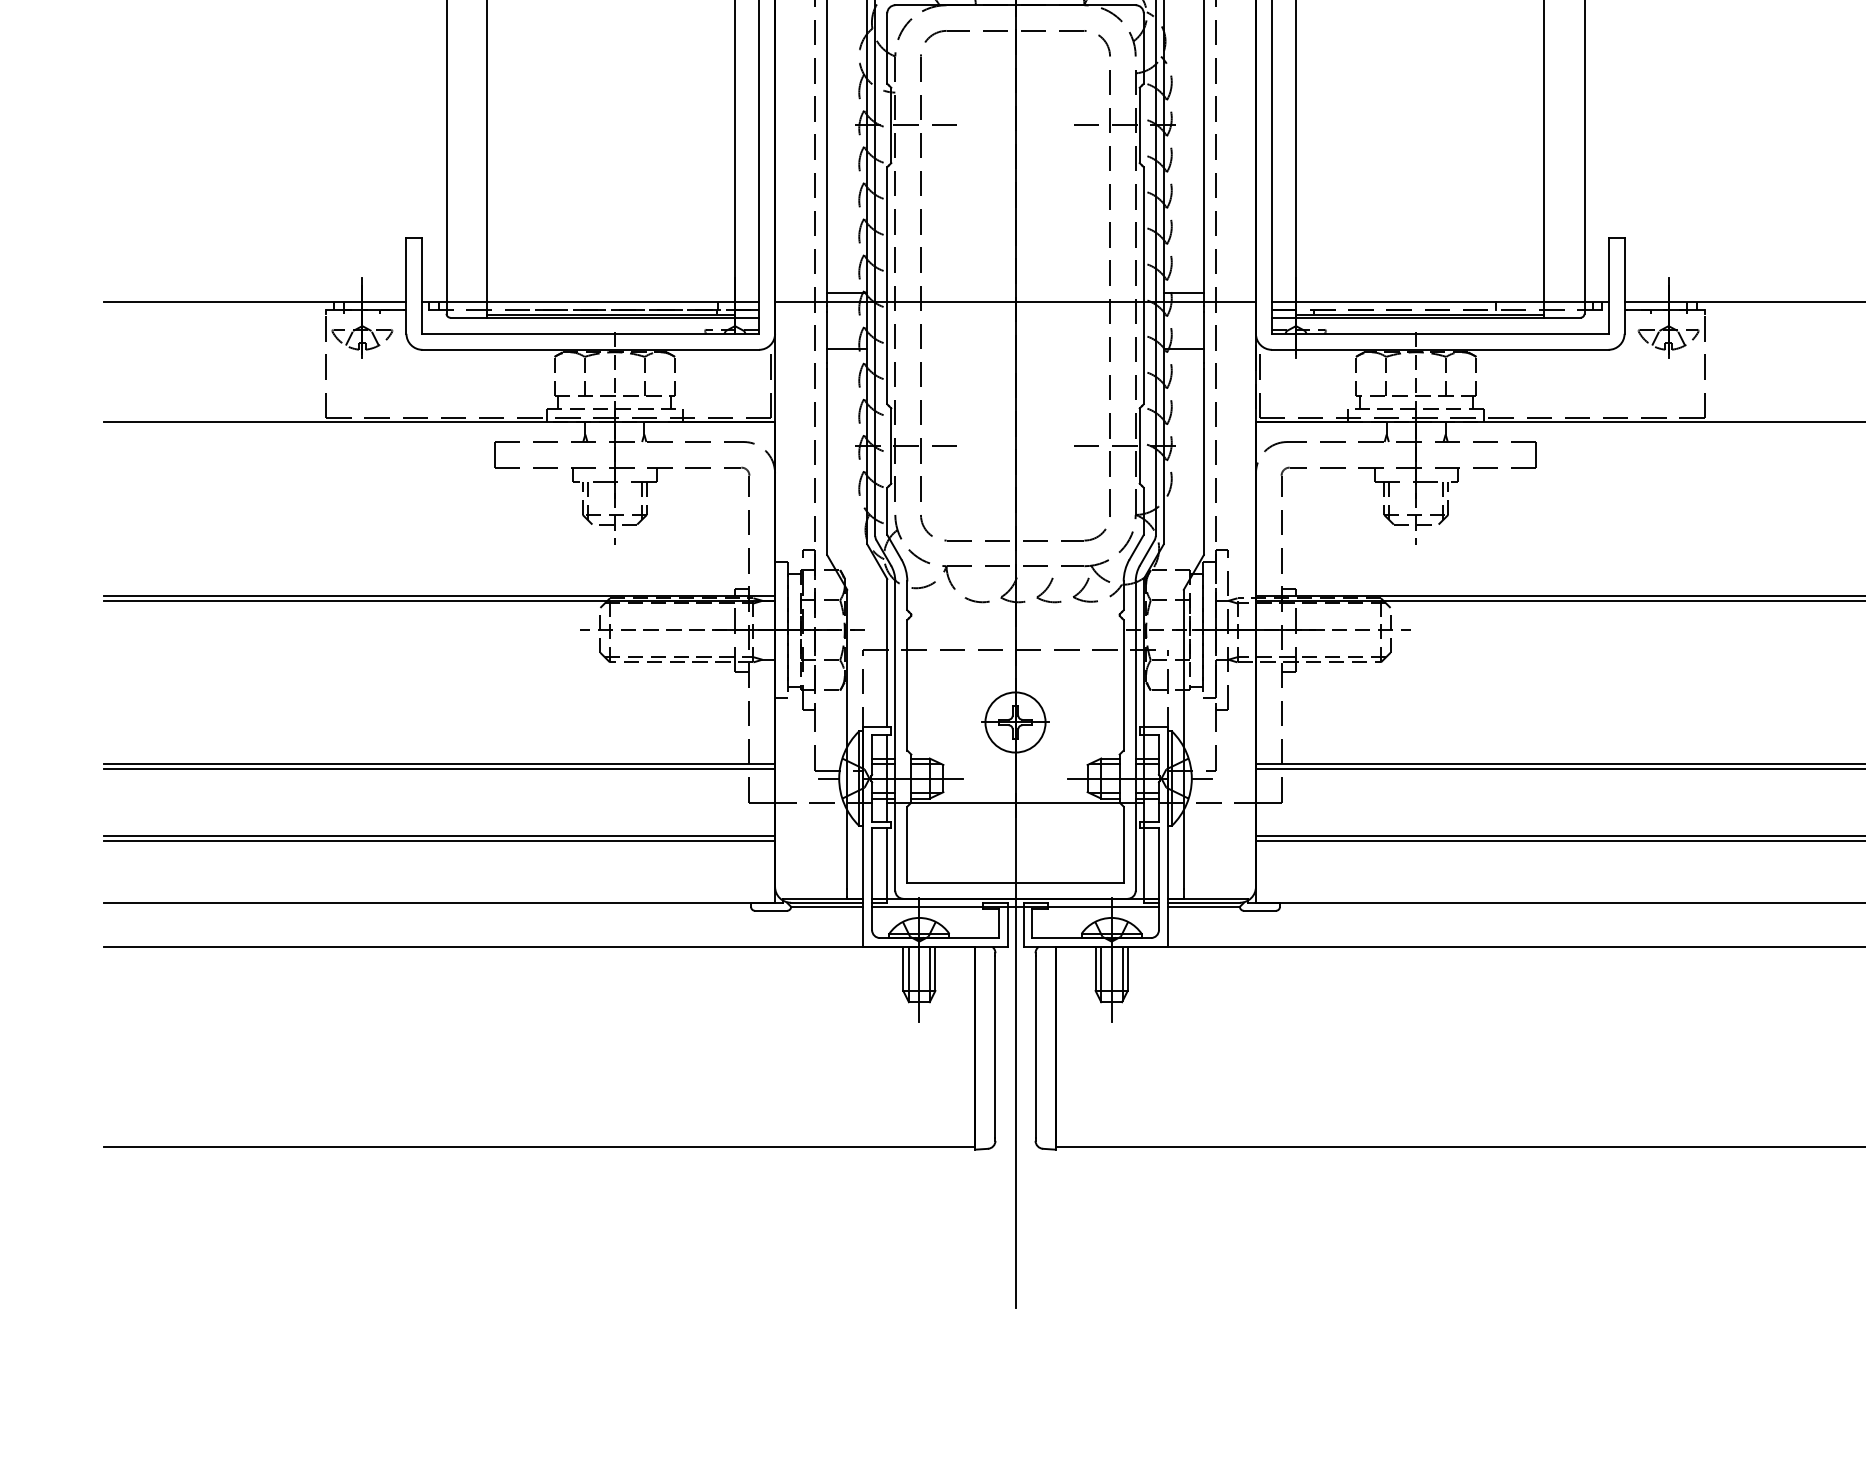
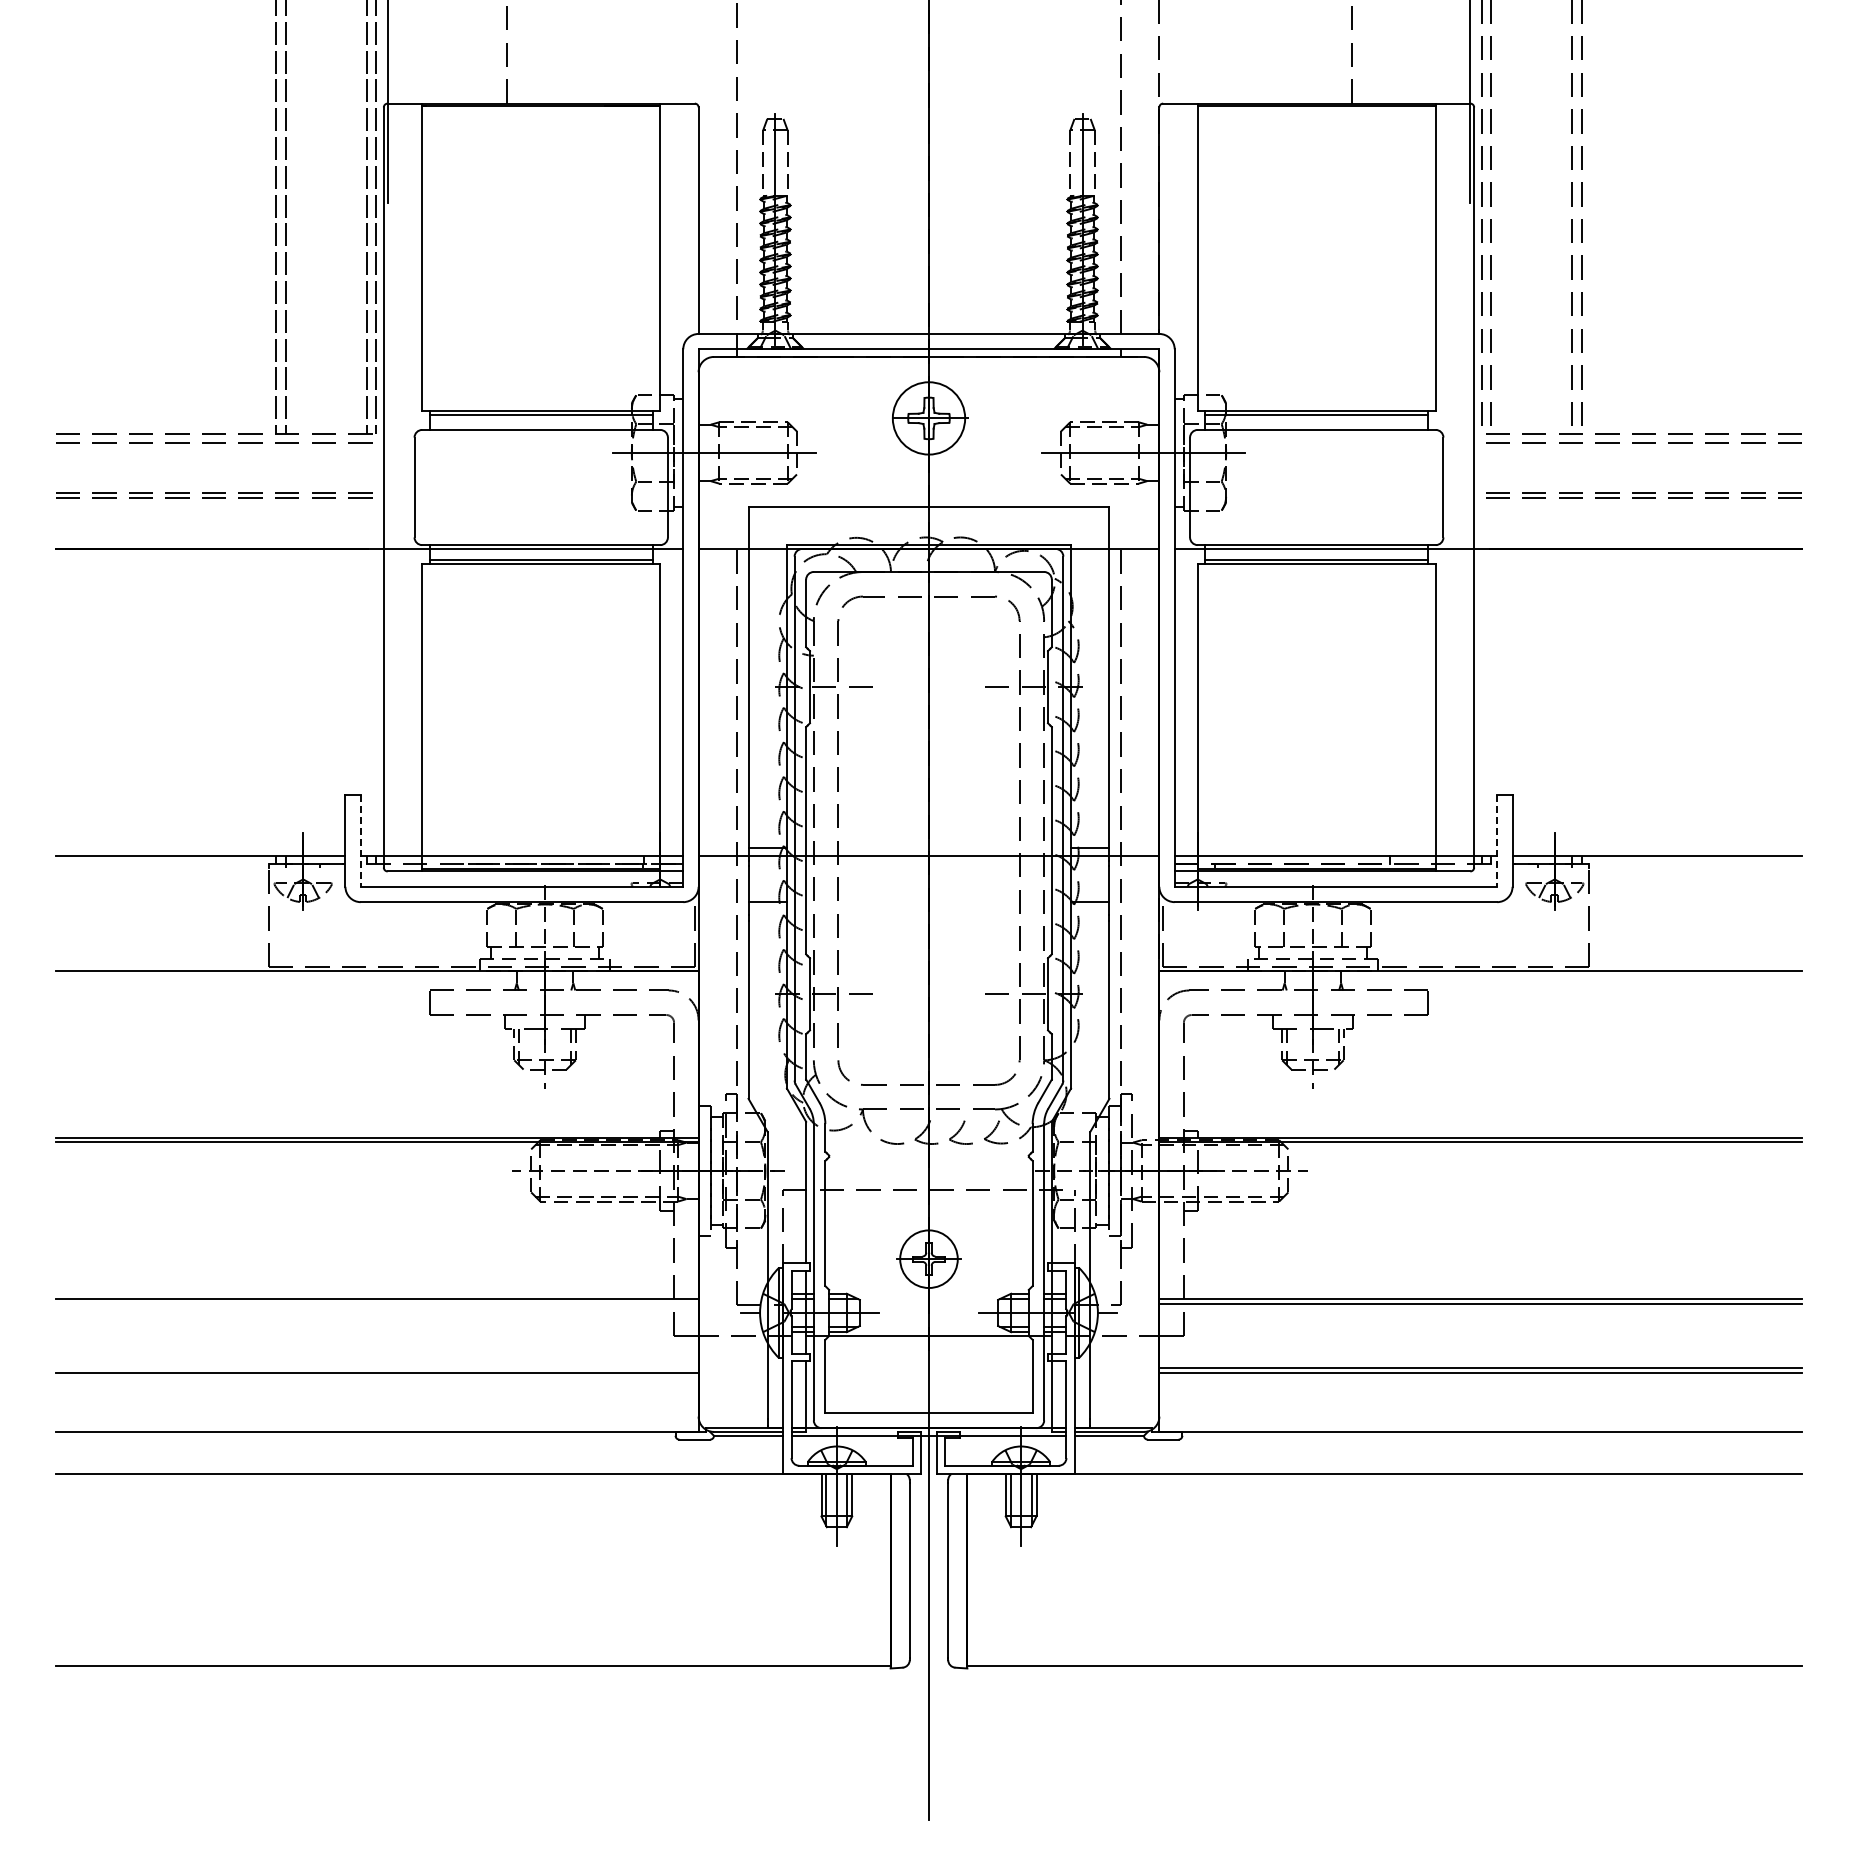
line: (422, 286) -> (360, 841), solid -> dashed
line: (1608, 286) -> (1497, 841), solid -> dashed
line: (438, 768) -> (376, 1303), removed
line: (438, 836) -> (376, 1368), removed

